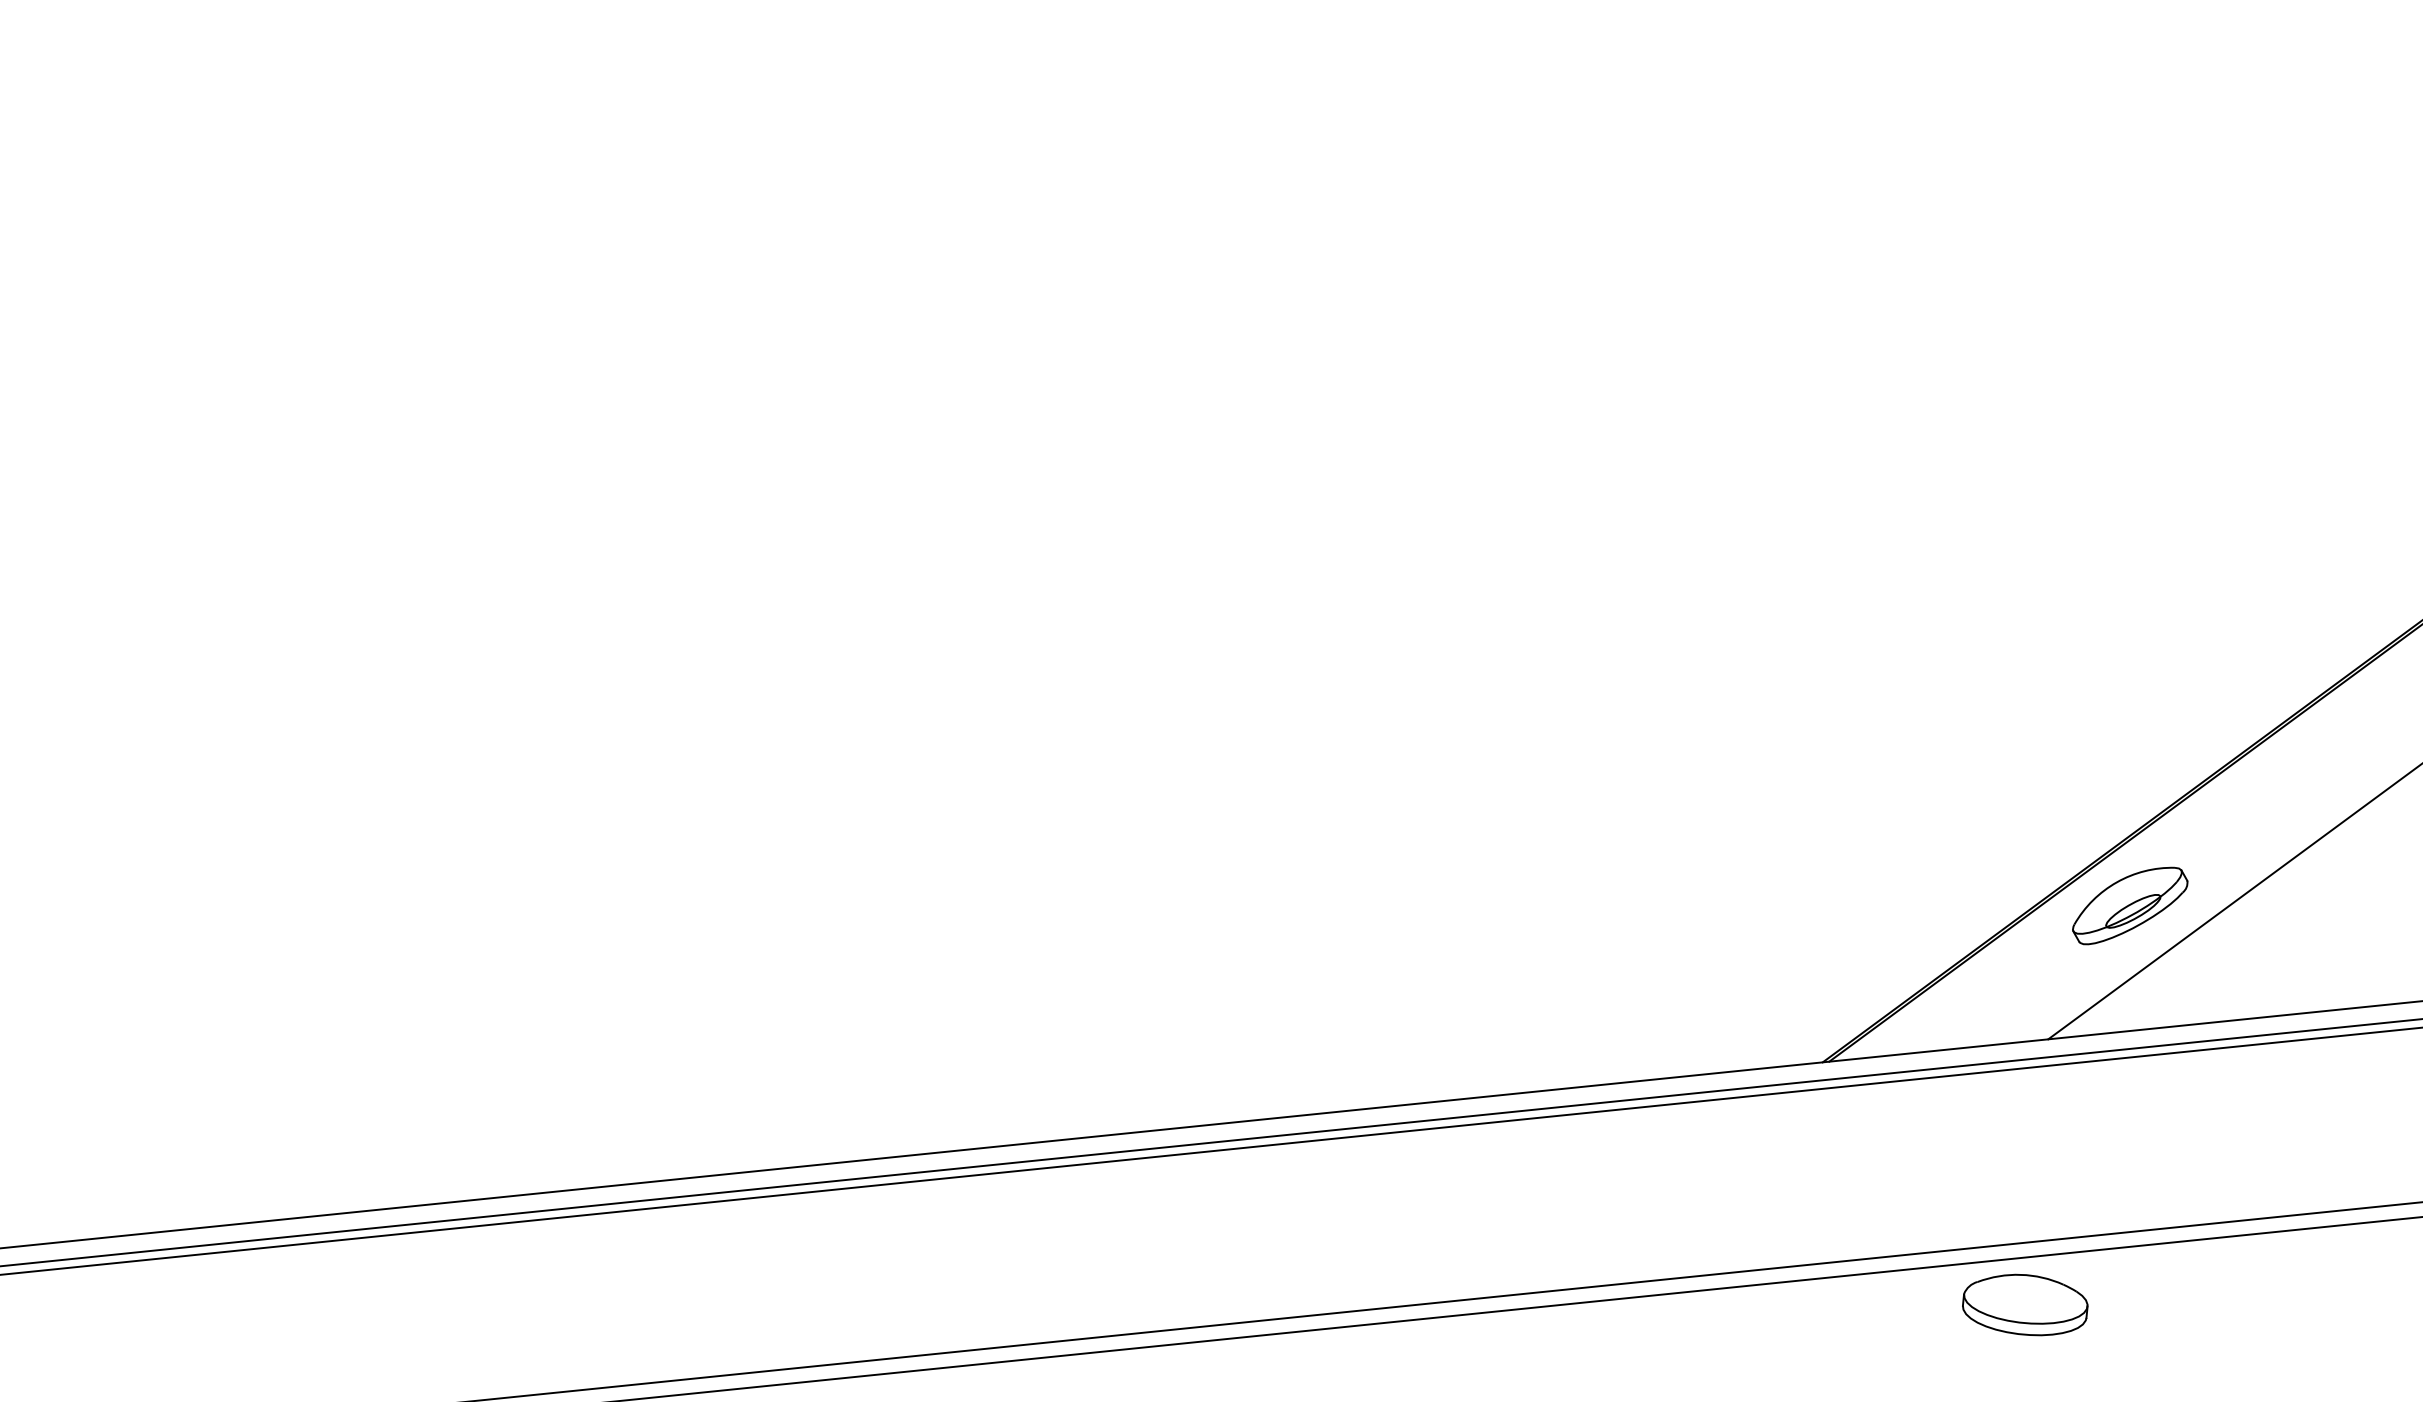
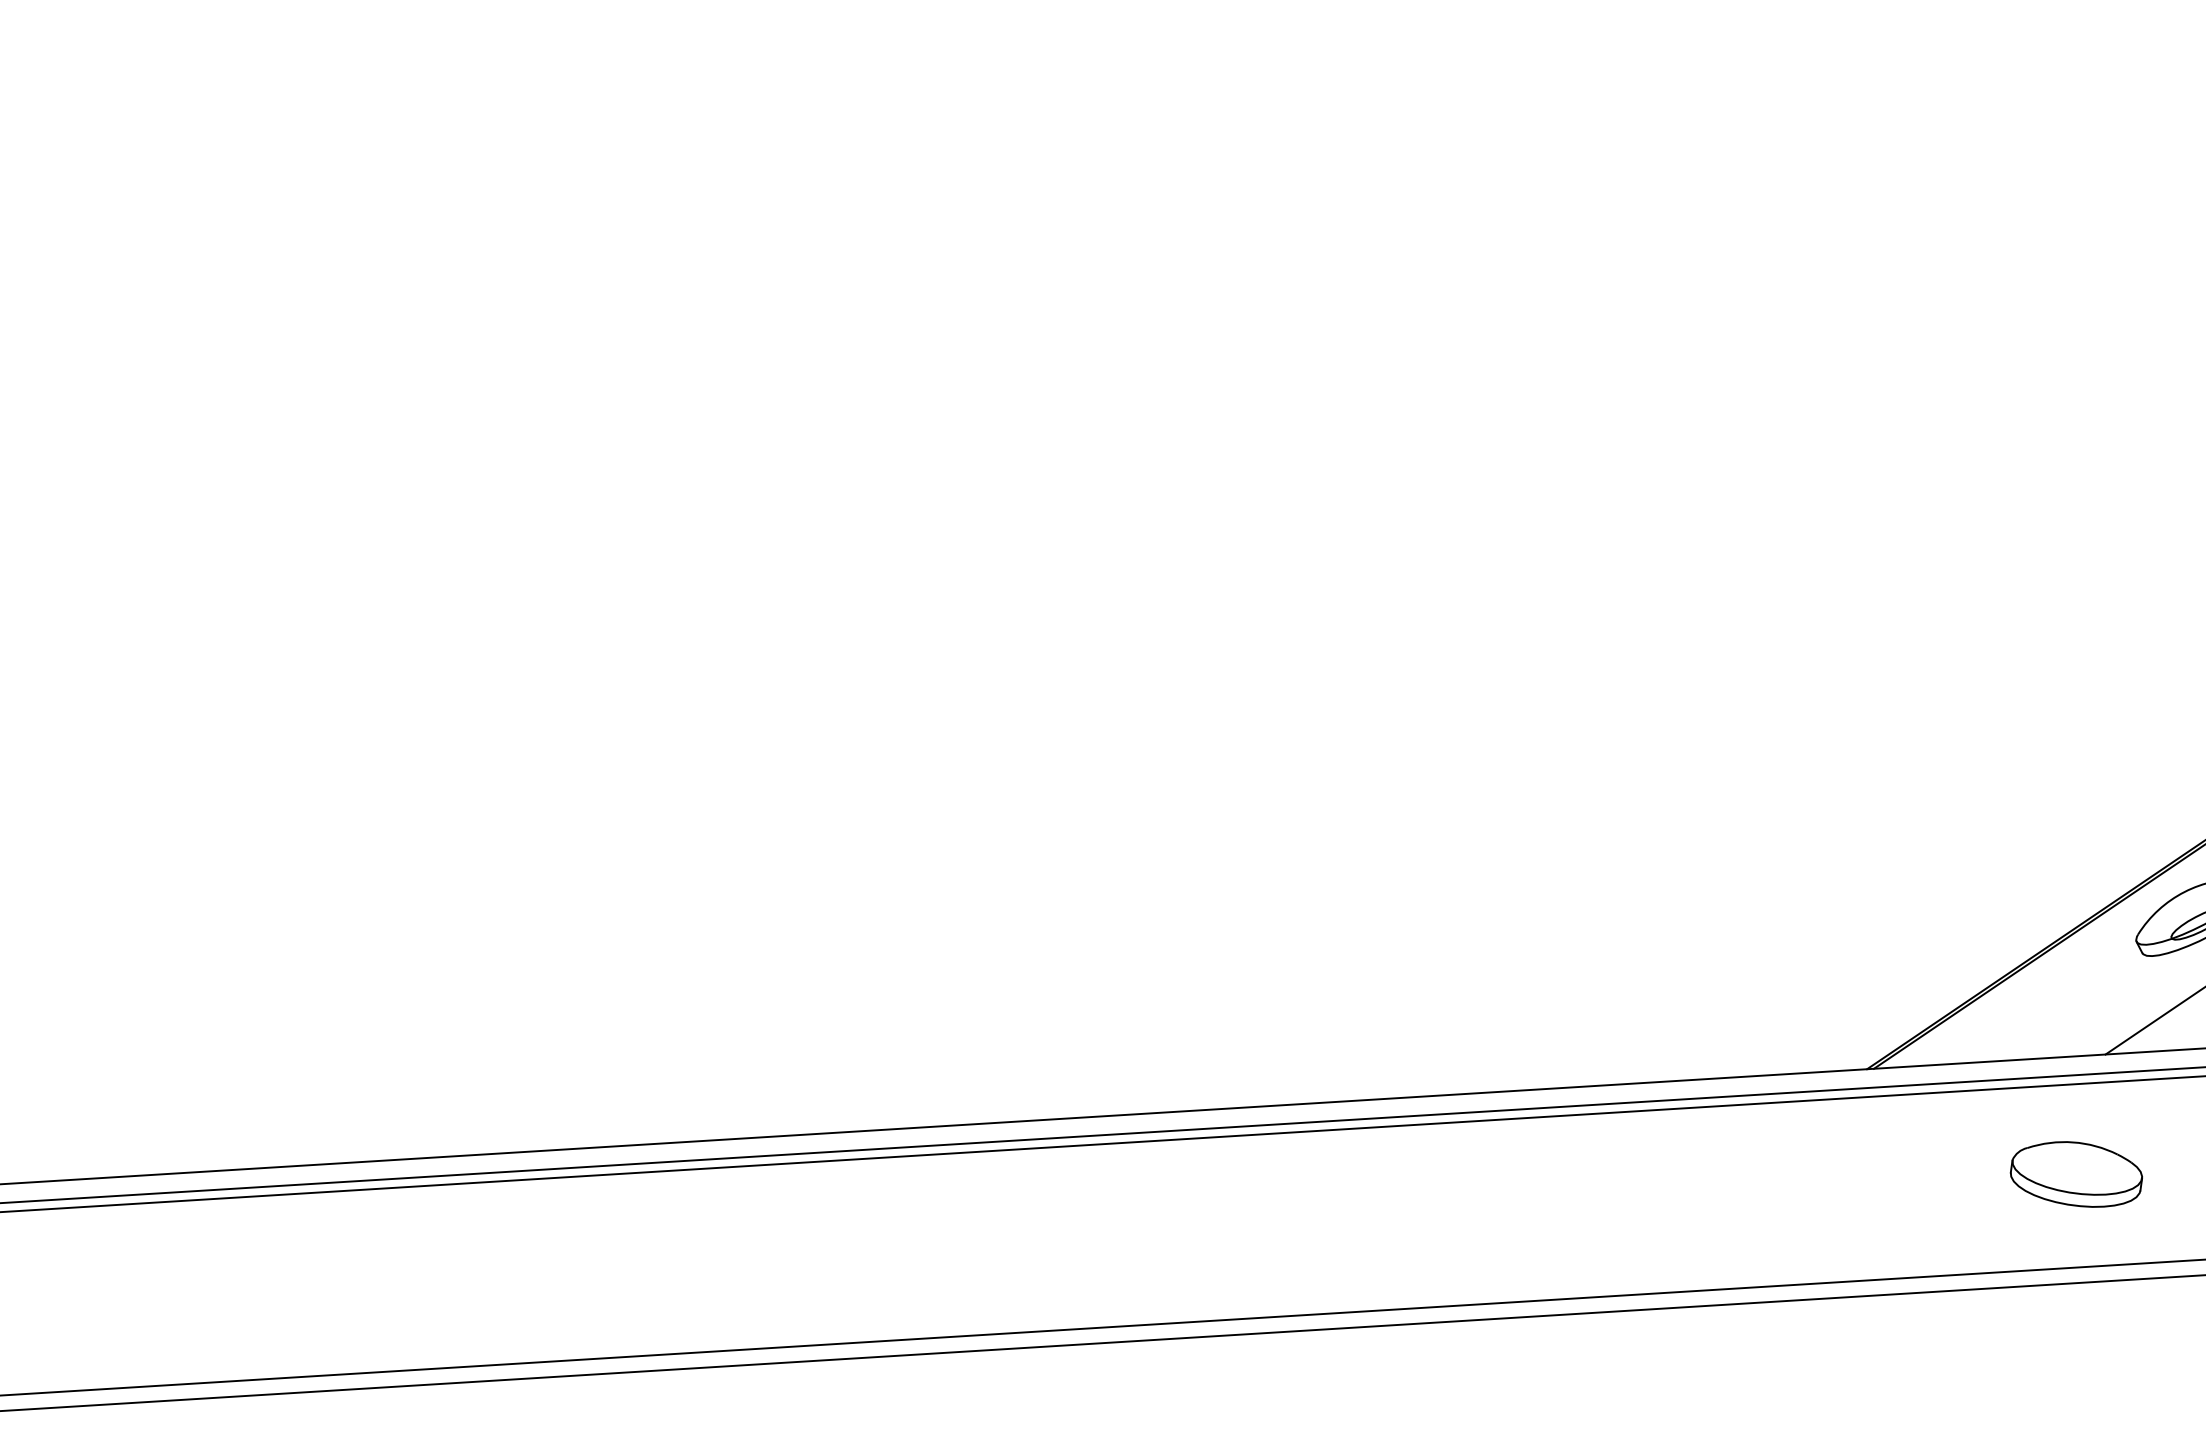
part: (2025, 1304) -> (2076, 1173), moved

